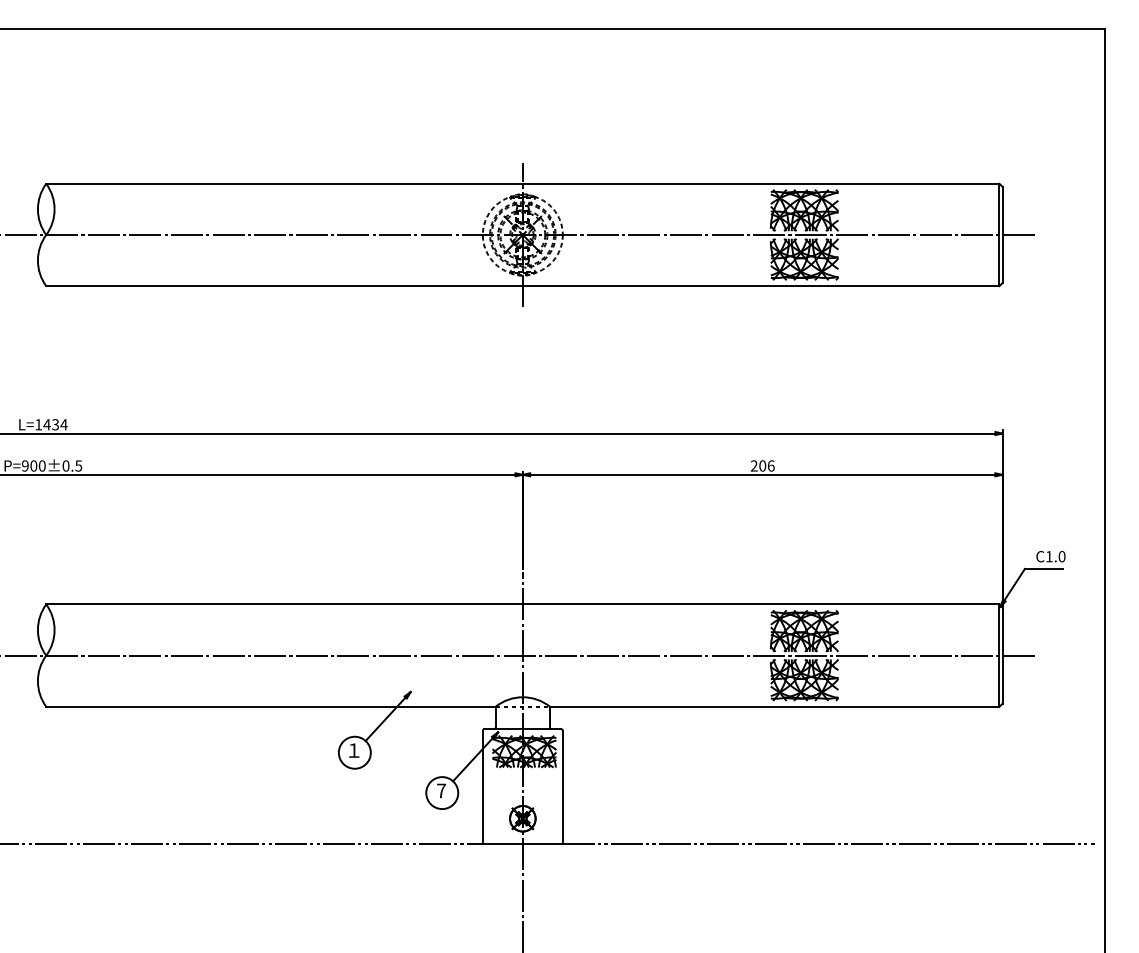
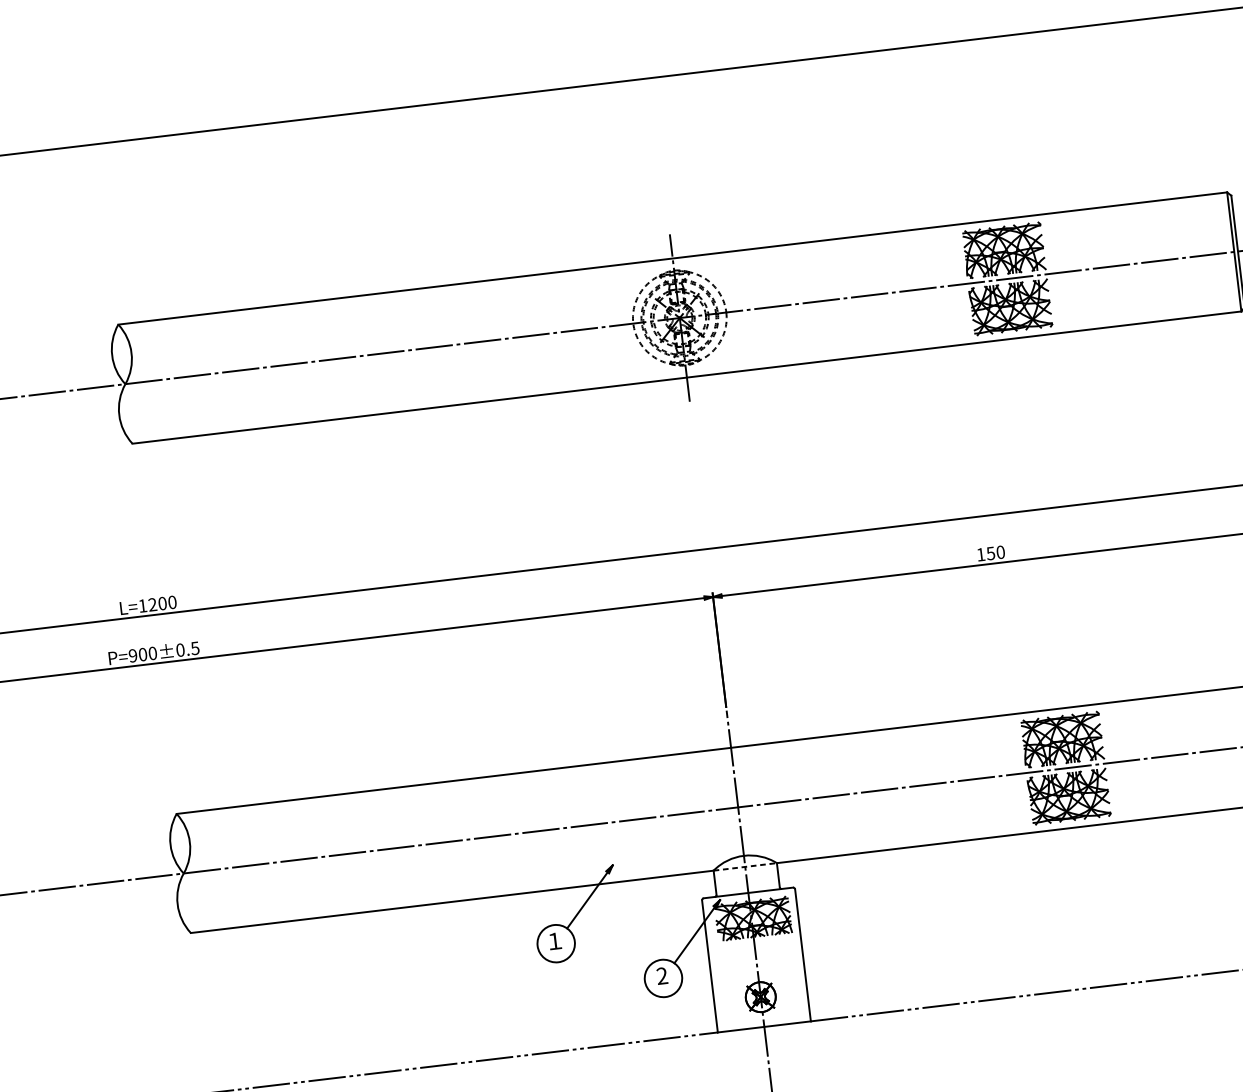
text: (55, 424) -> (162, 603), L=1434 -> L=1200
text: (762, 465) -> (990, 552), 206 -> 150
text: (441, 790) -> (662, 975), 7 -> 2

